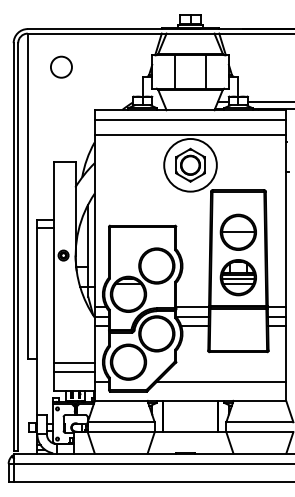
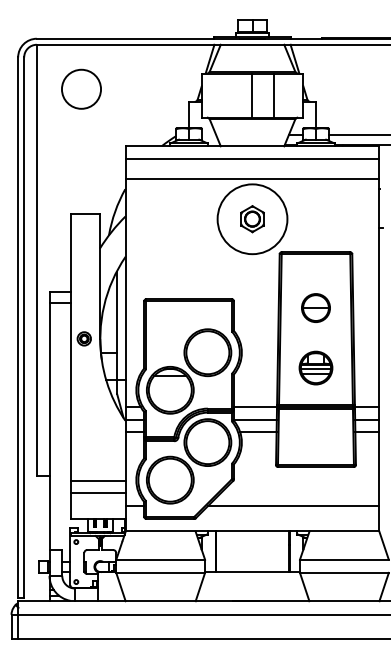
circle: (61, 67) -> (81, 89), size x1.4
line: (174, 71) -> (251, 95), moved
part: (190, 164) -> (252, 218), size x0.6
part: (238, 231) -> (315, 307), size x0.6
part: (238, 277) -> (315, 367), size x0.7

